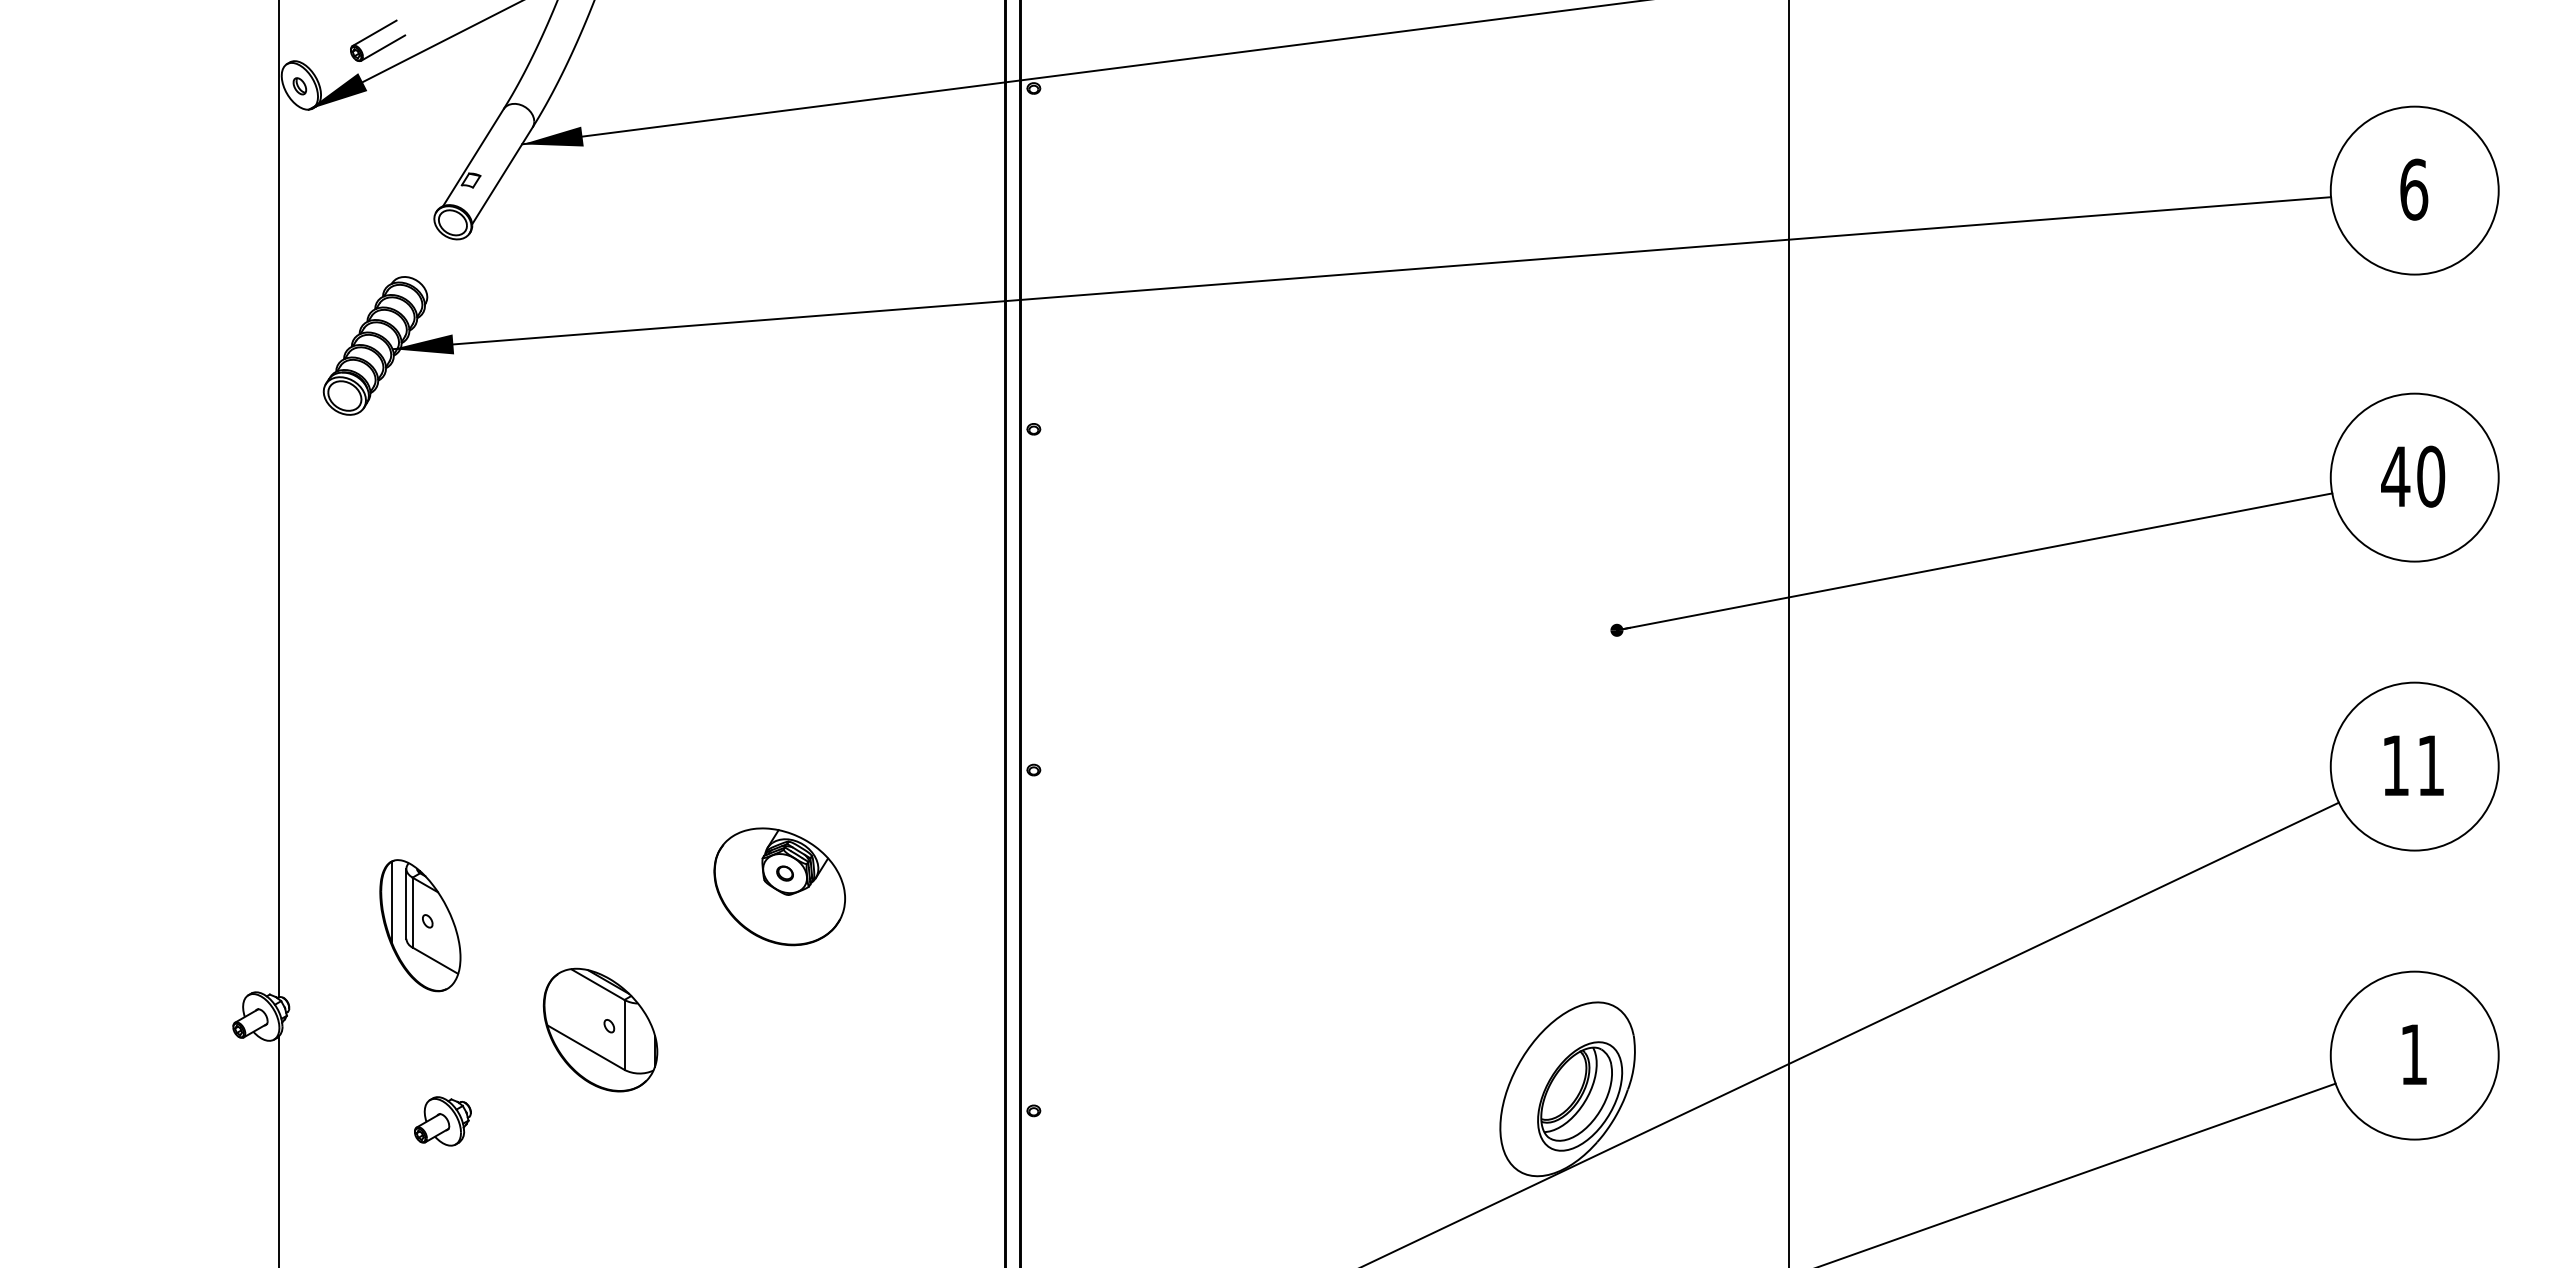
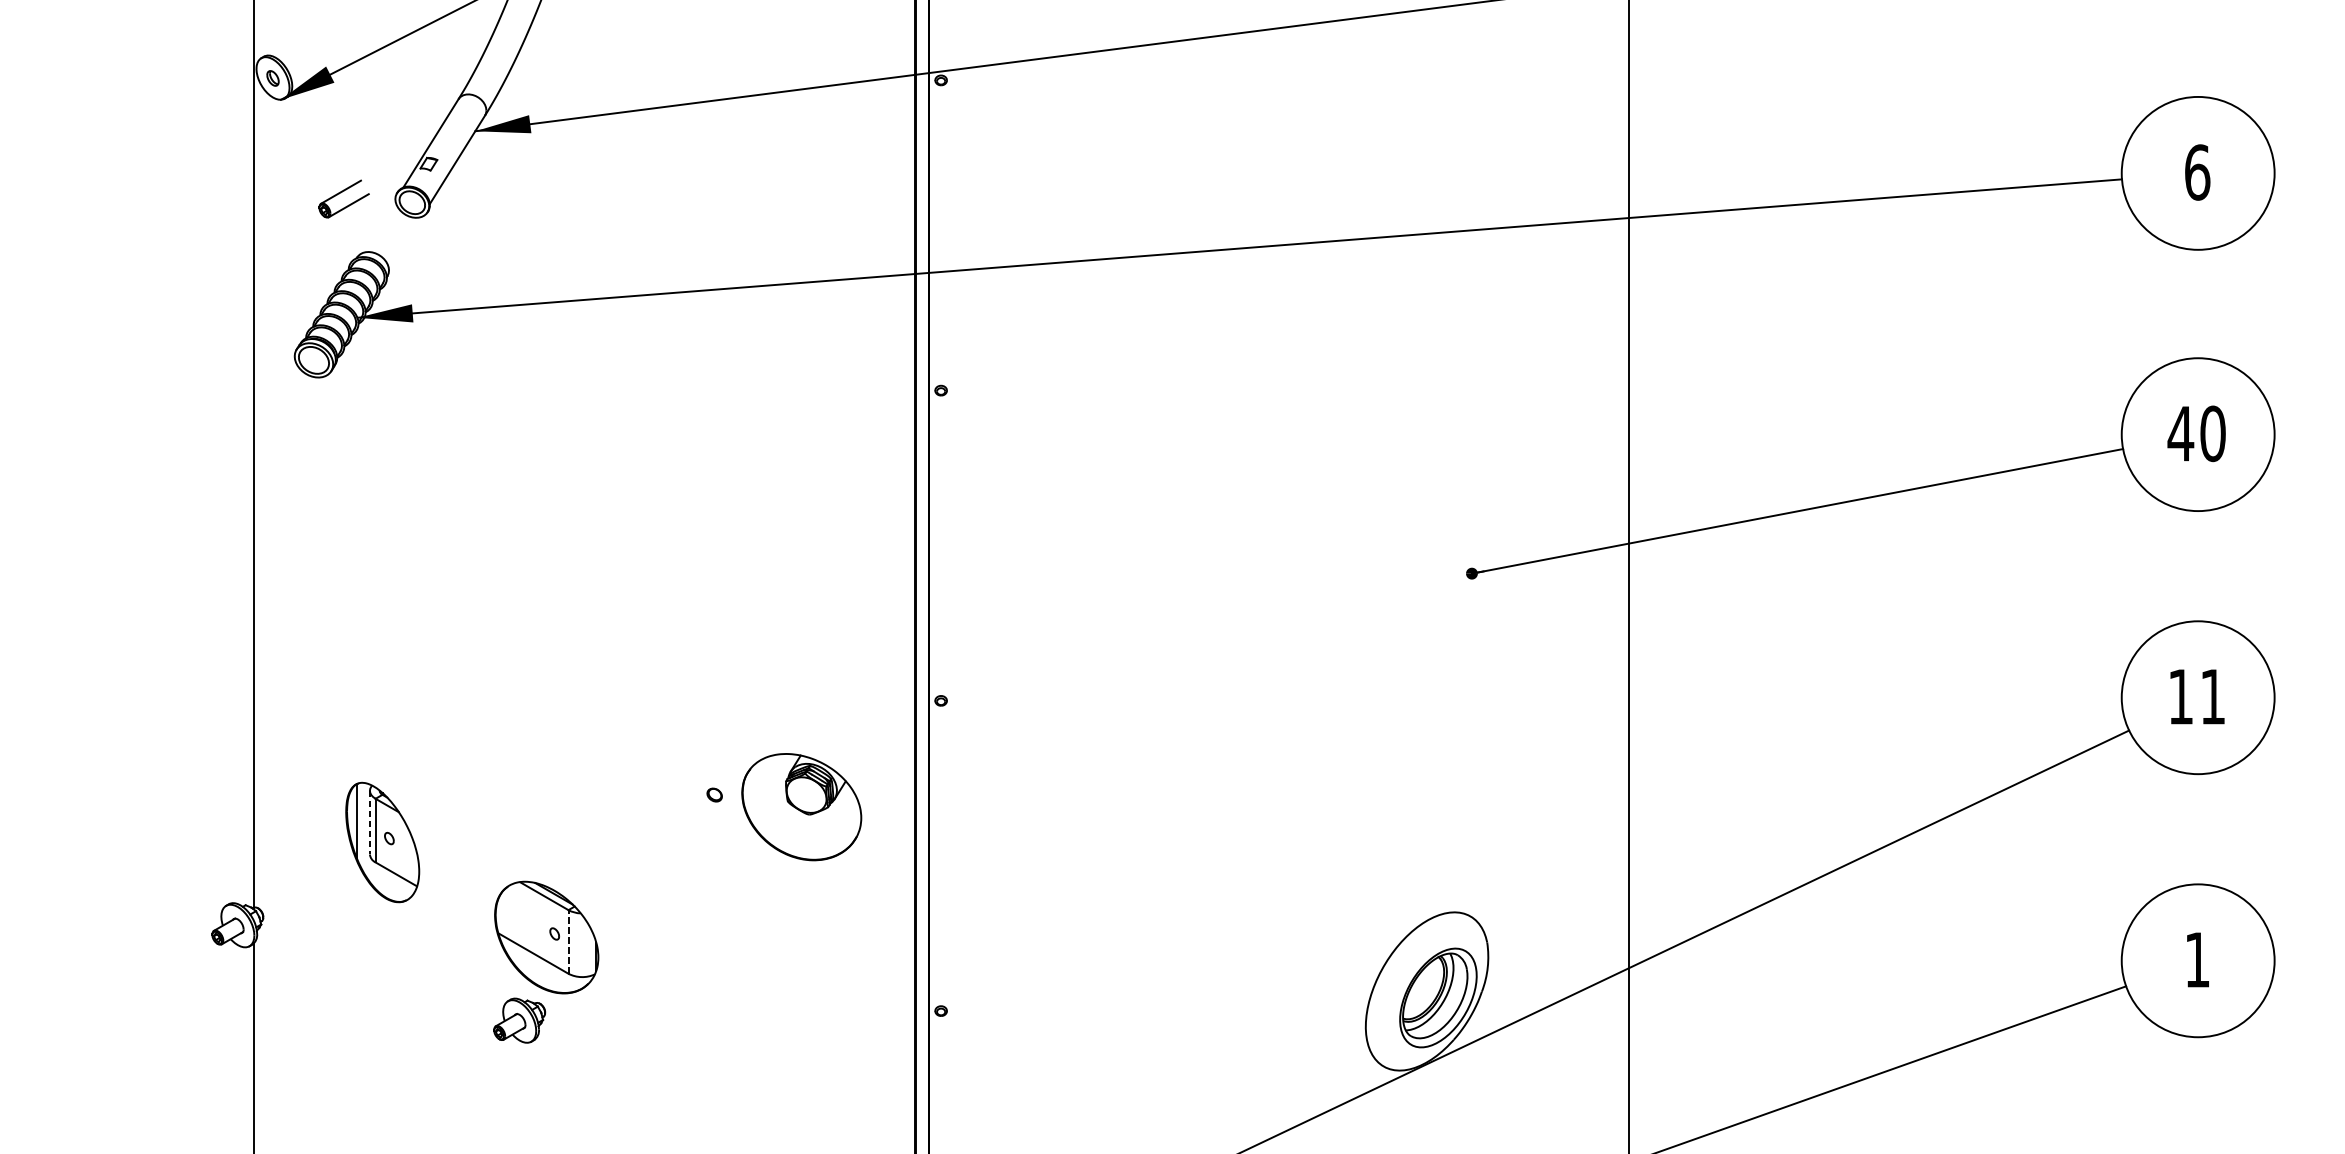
part: (374, 34) -> (340, 193), moved
part: (779, 886) -> (801, 806), moved
line: (406, 903) -> (370, 822), solid -> dashed
line: (624, 1034) -> (568, 941), solid -> dashed
part: (442, 1121) -> (519, 1020), moved

